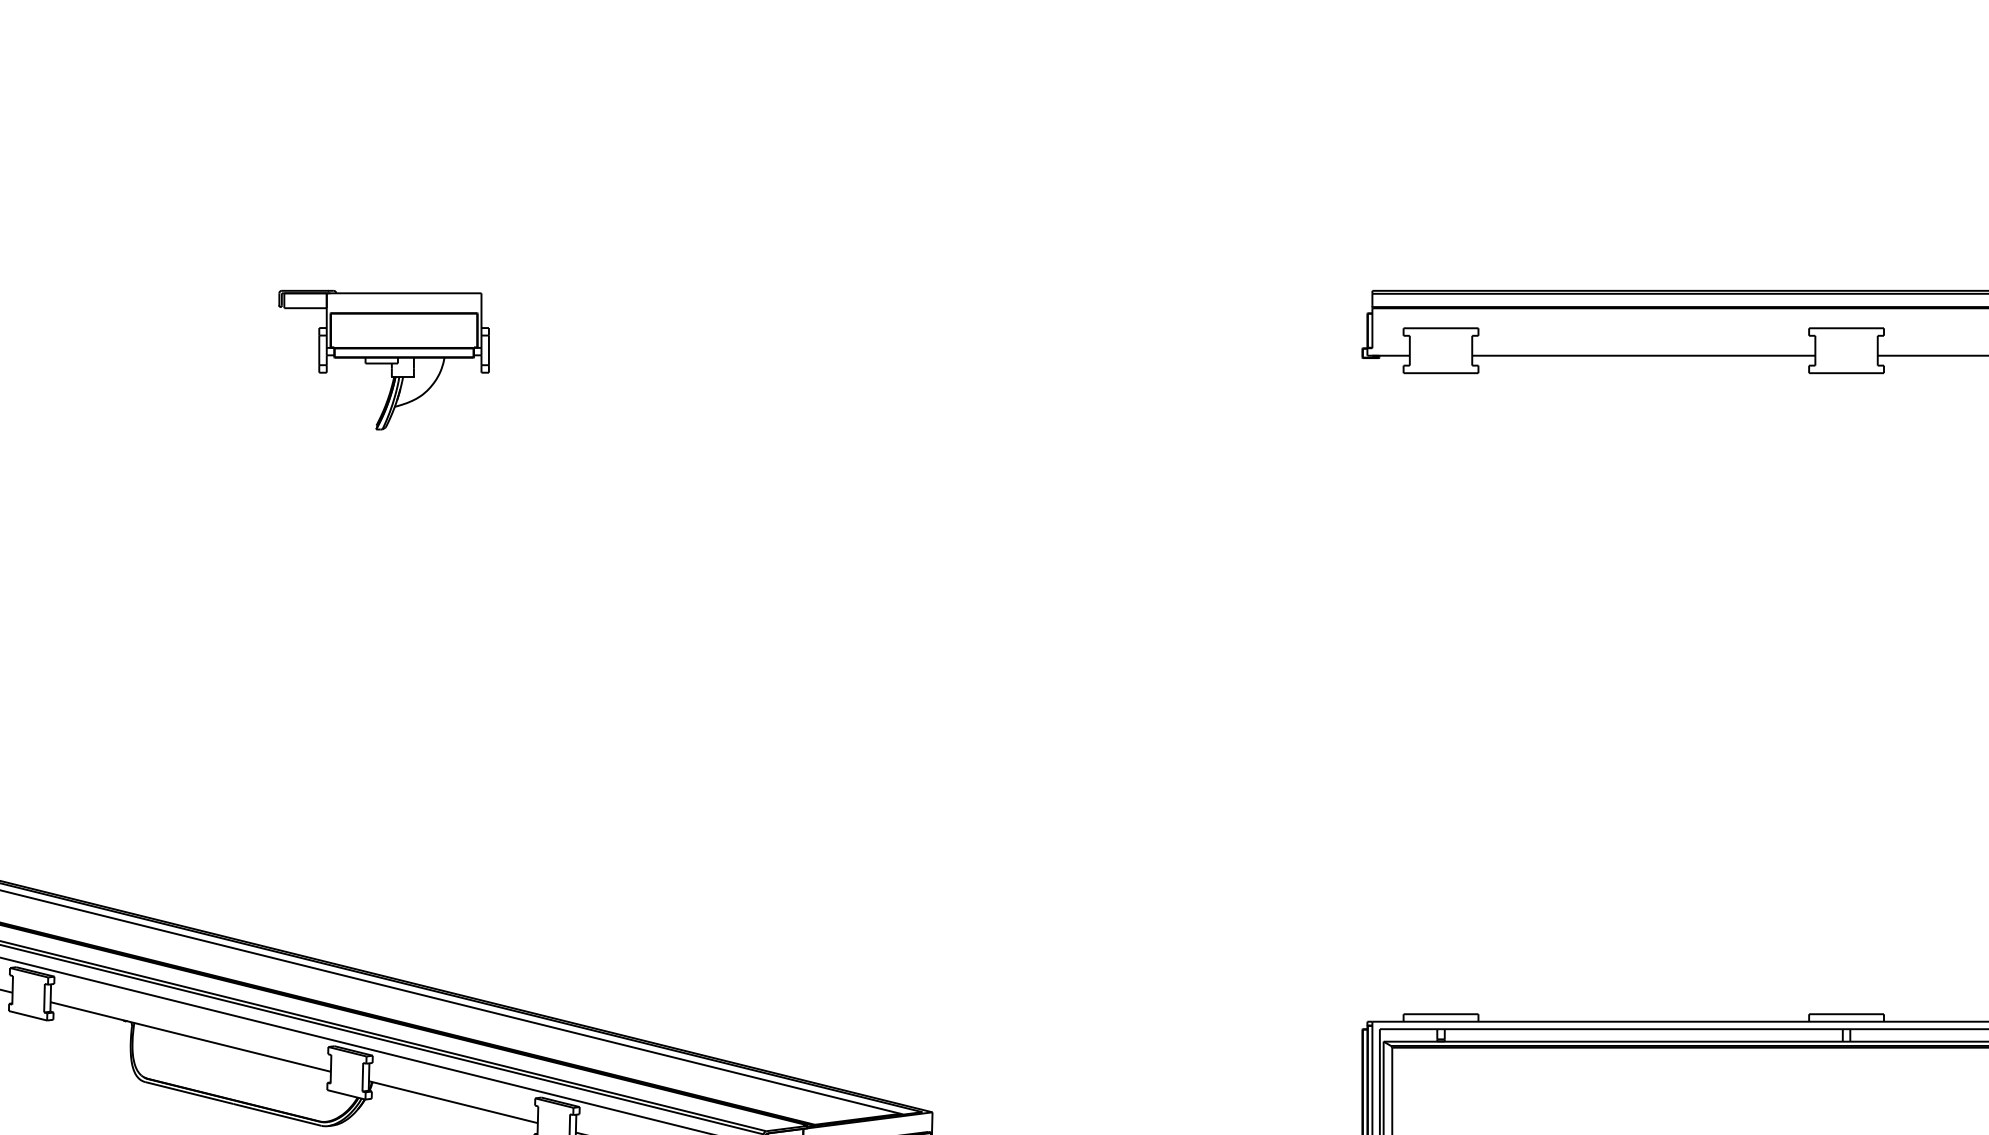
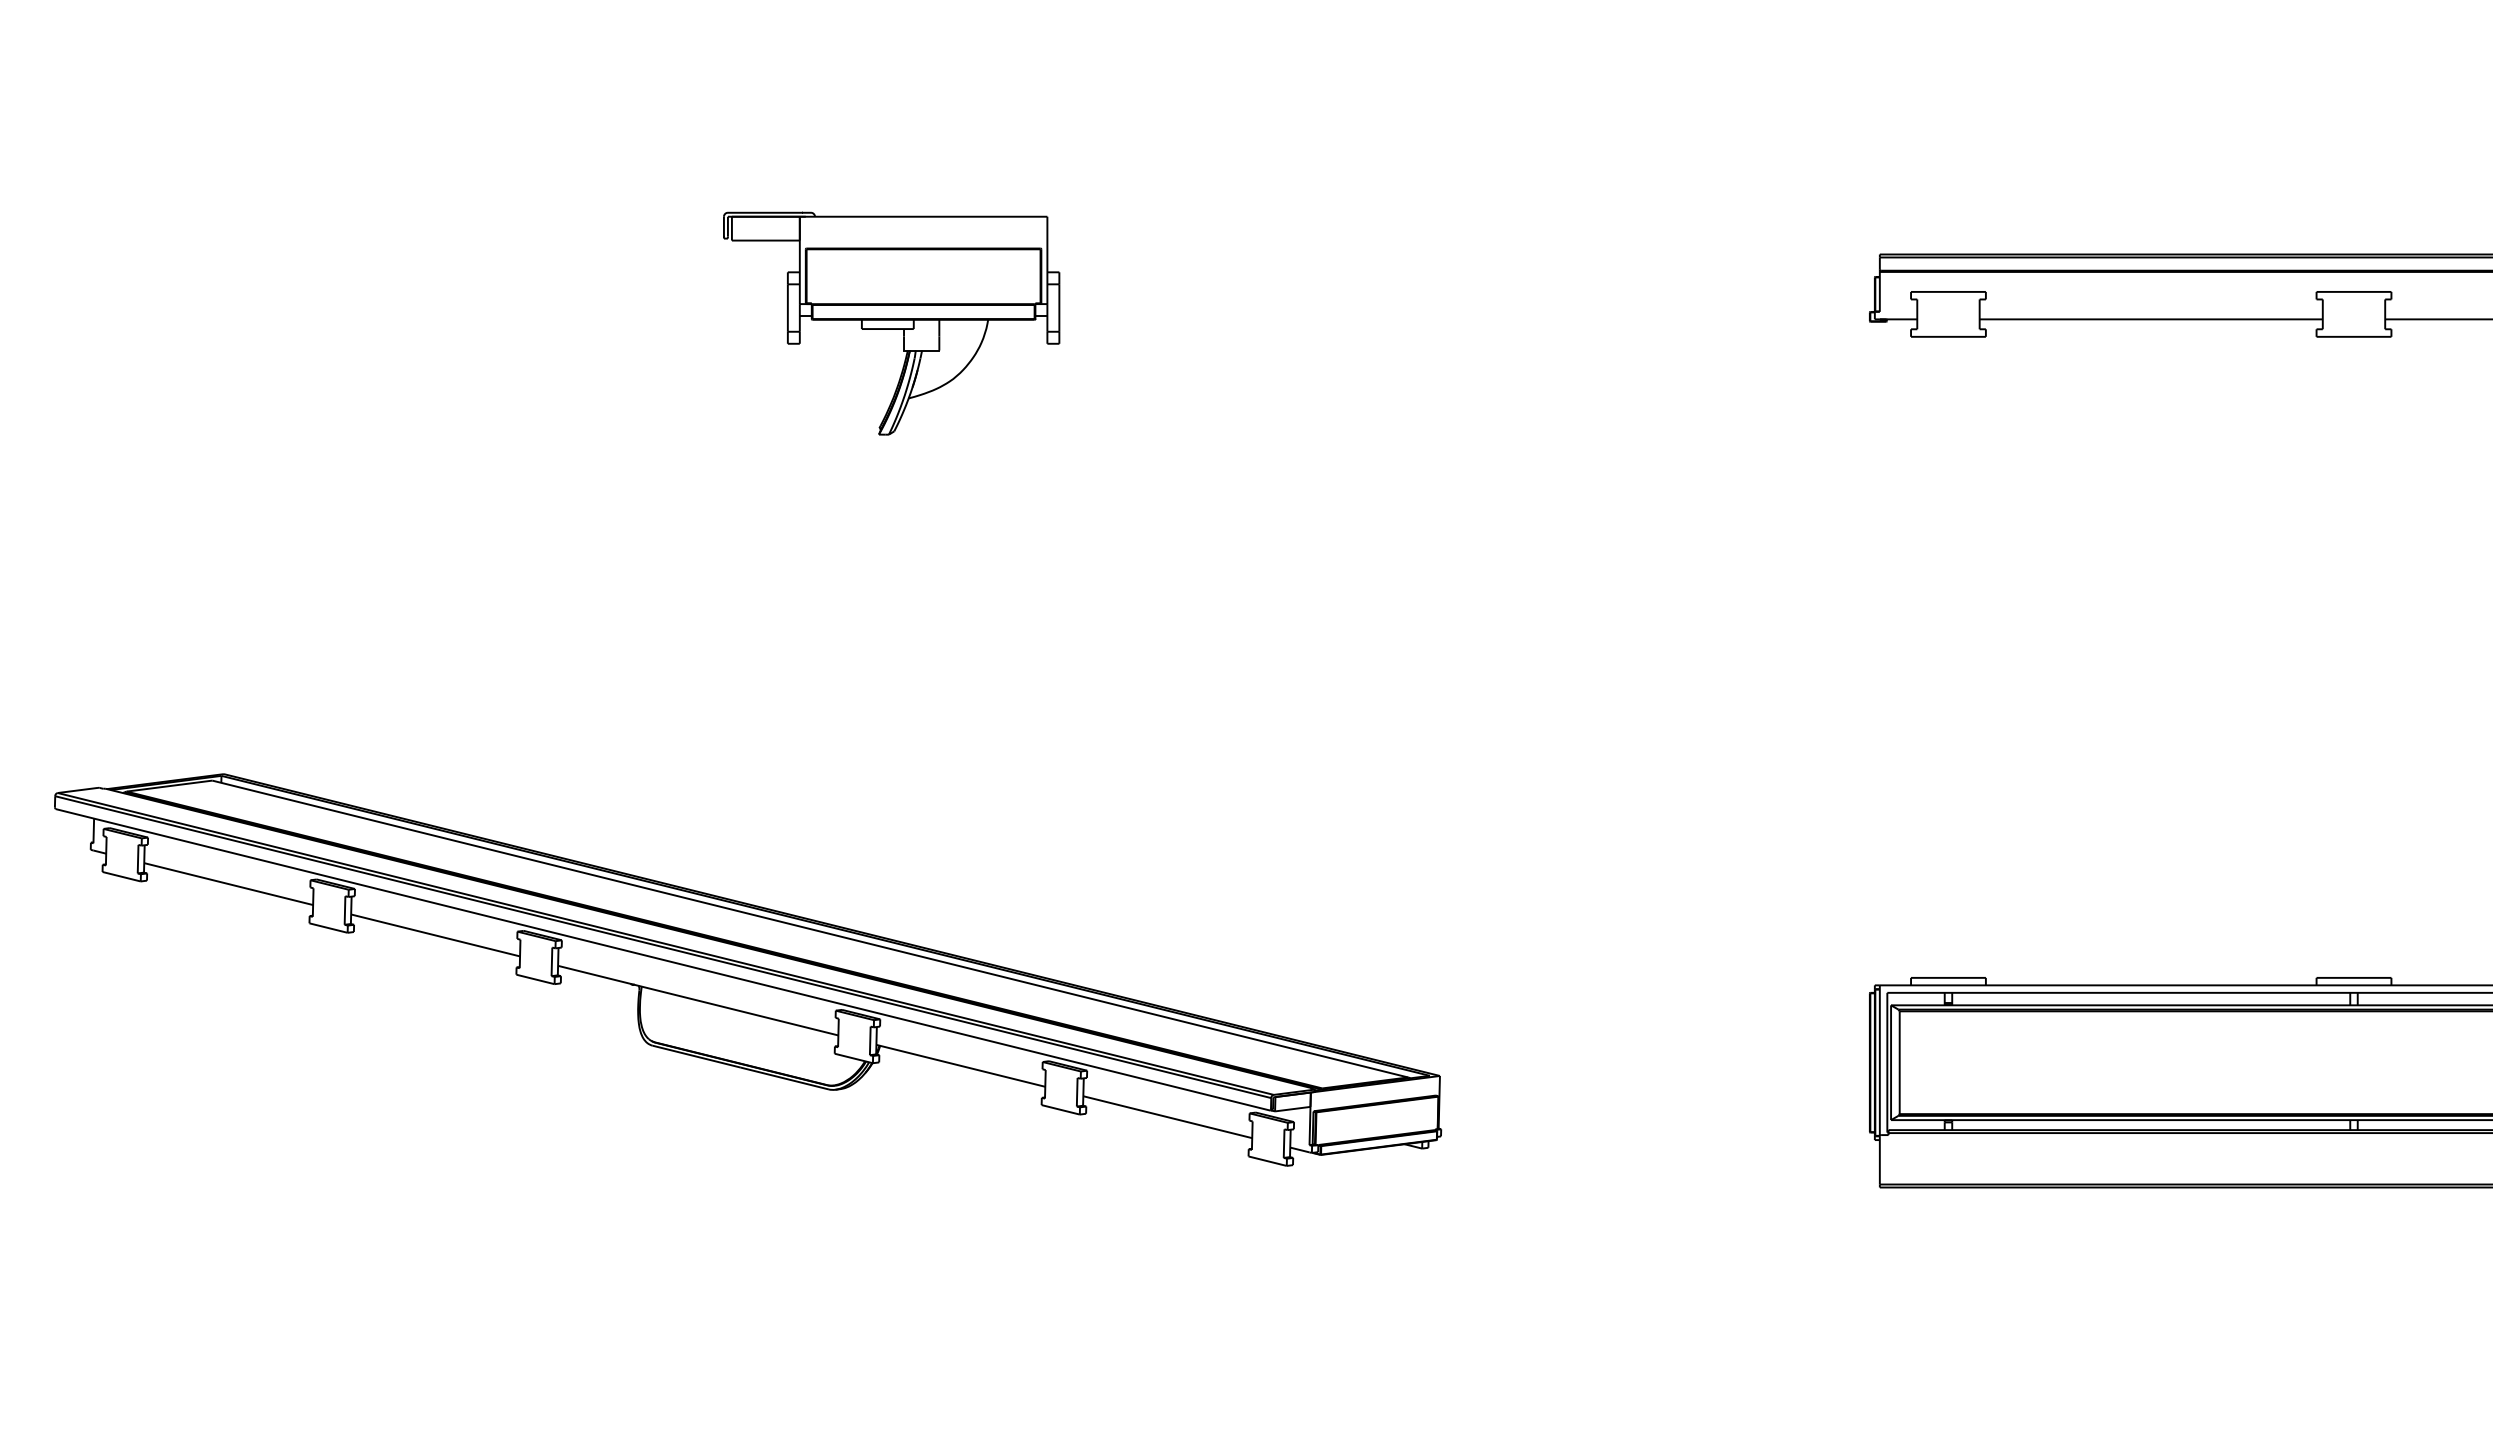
part: (384, 359) -> (891, 323), size x1.6

